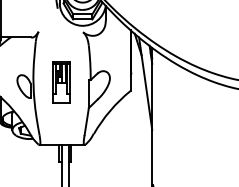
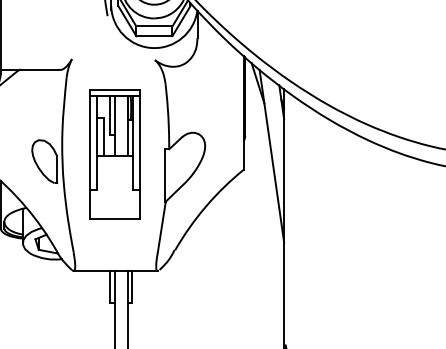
part: (61, 82) -> (114, 153), size x1.67

